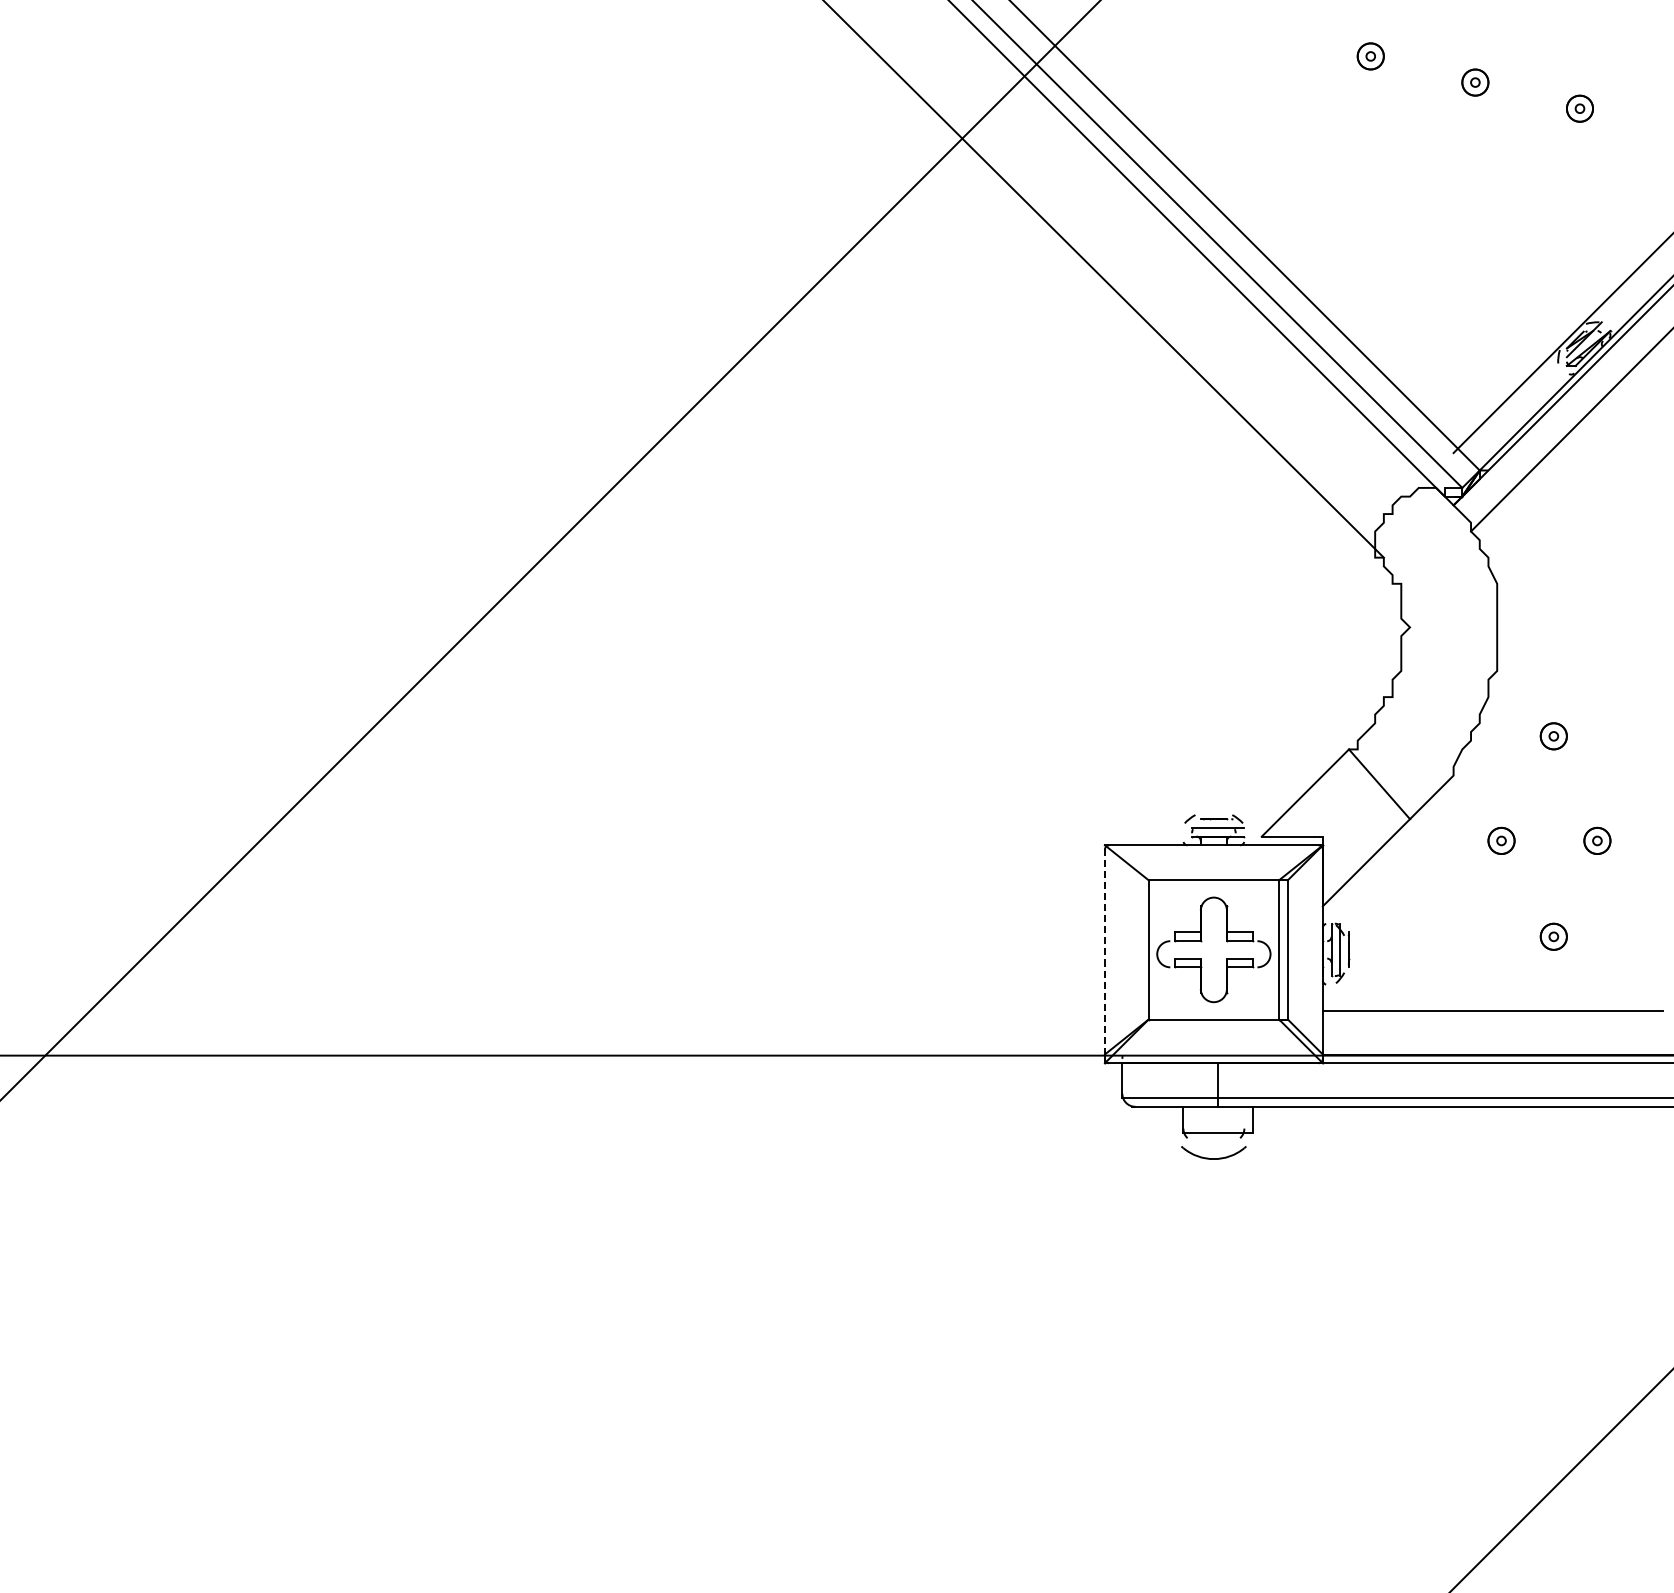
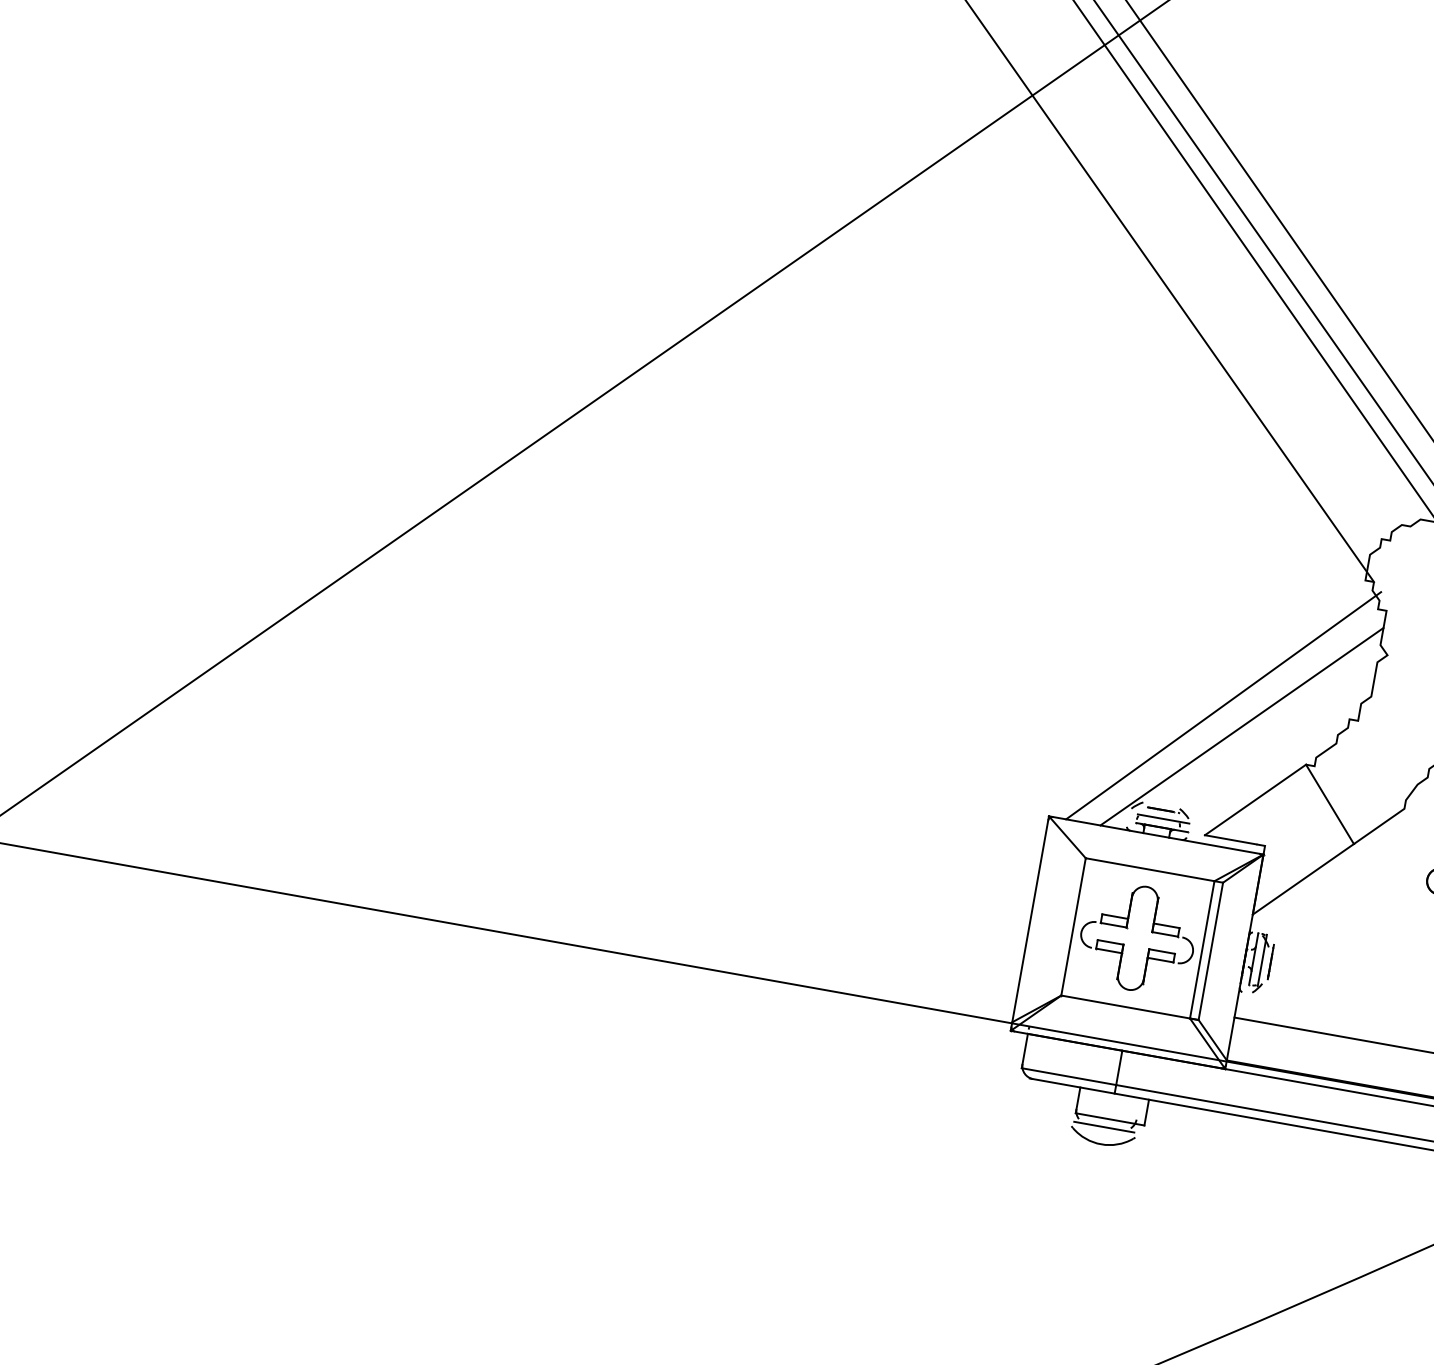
line: (1257, 705) -> (1223, 705), added
line: (1279, 723) -> (1242, 726), added
line: (1104, 949) -> (1030, 918), dashed -> solid
line: (1213, 1141) -> (1103, 1126), added

